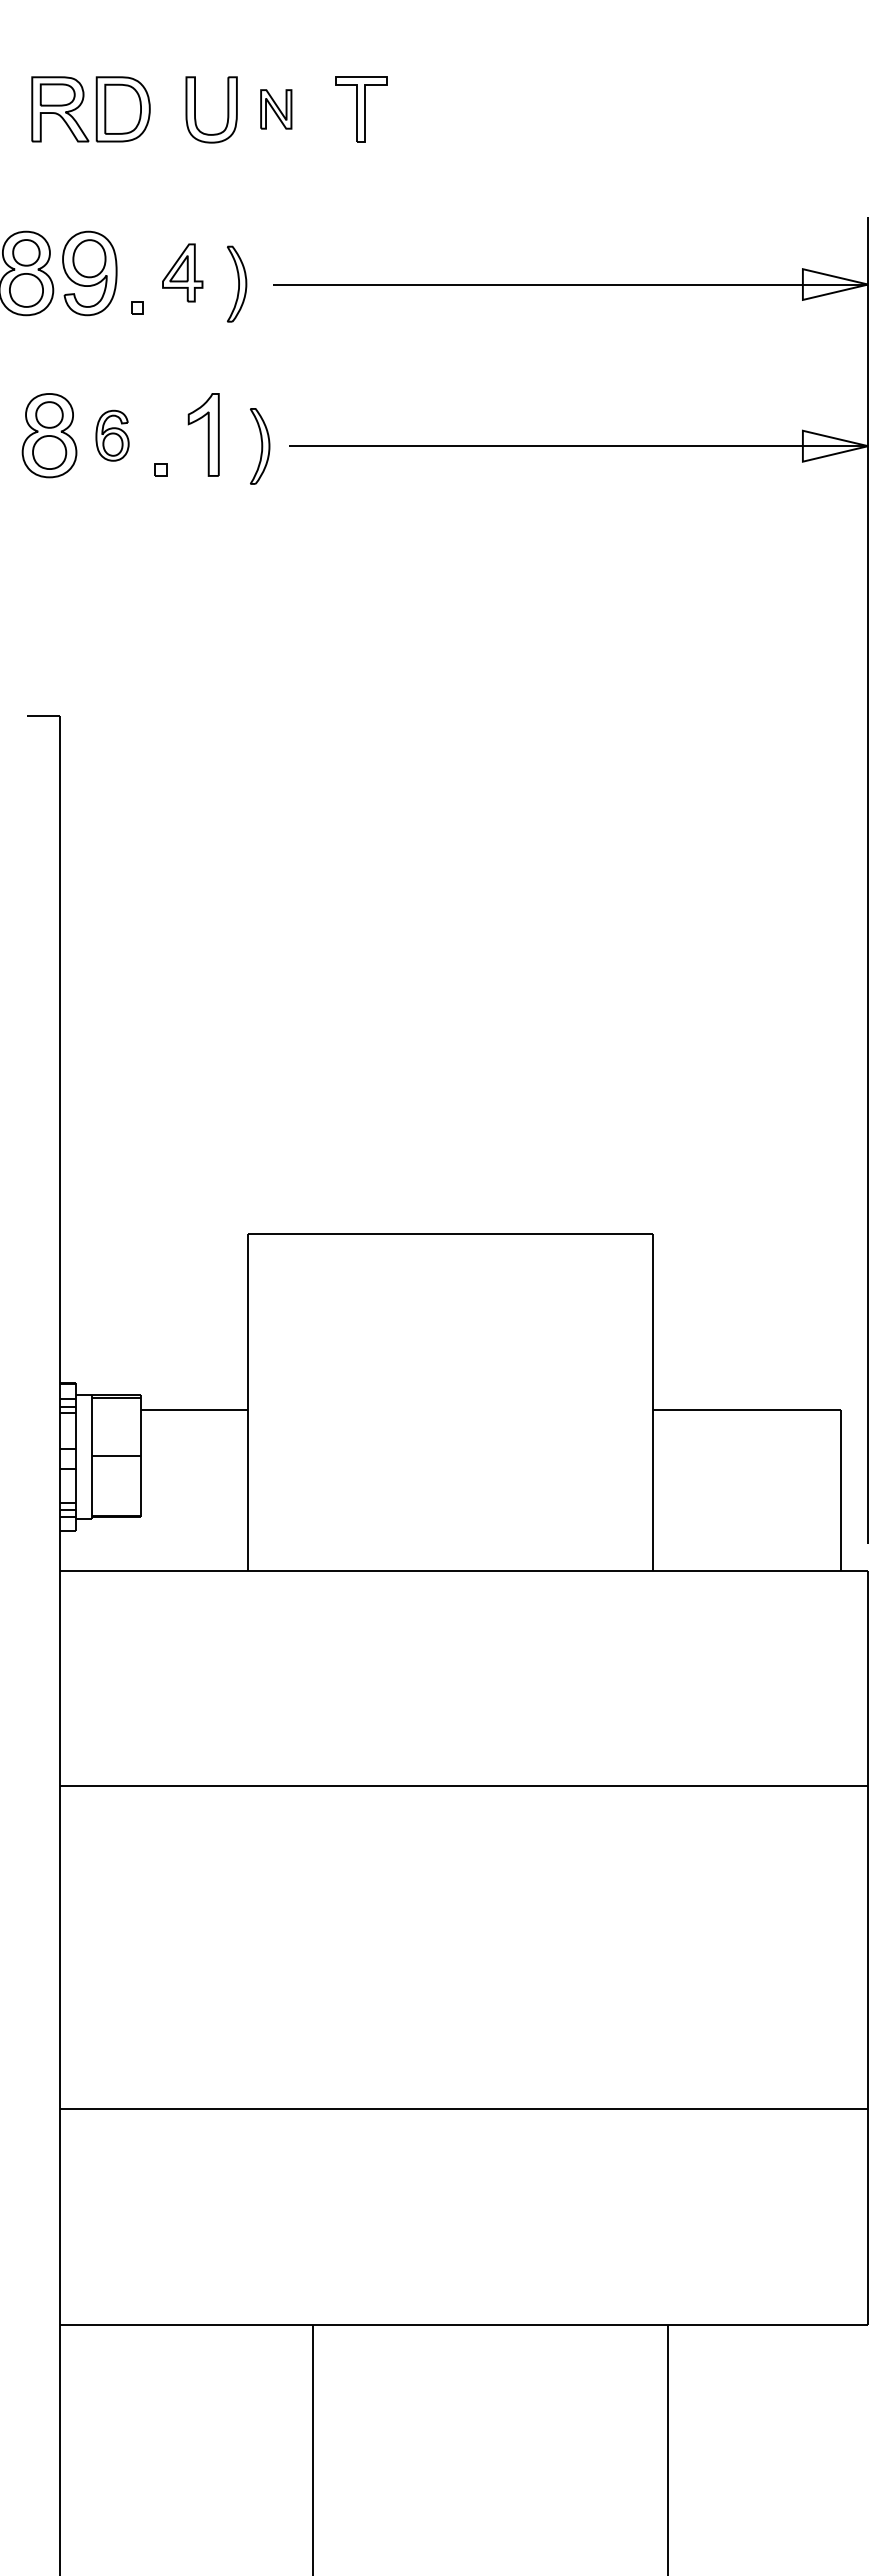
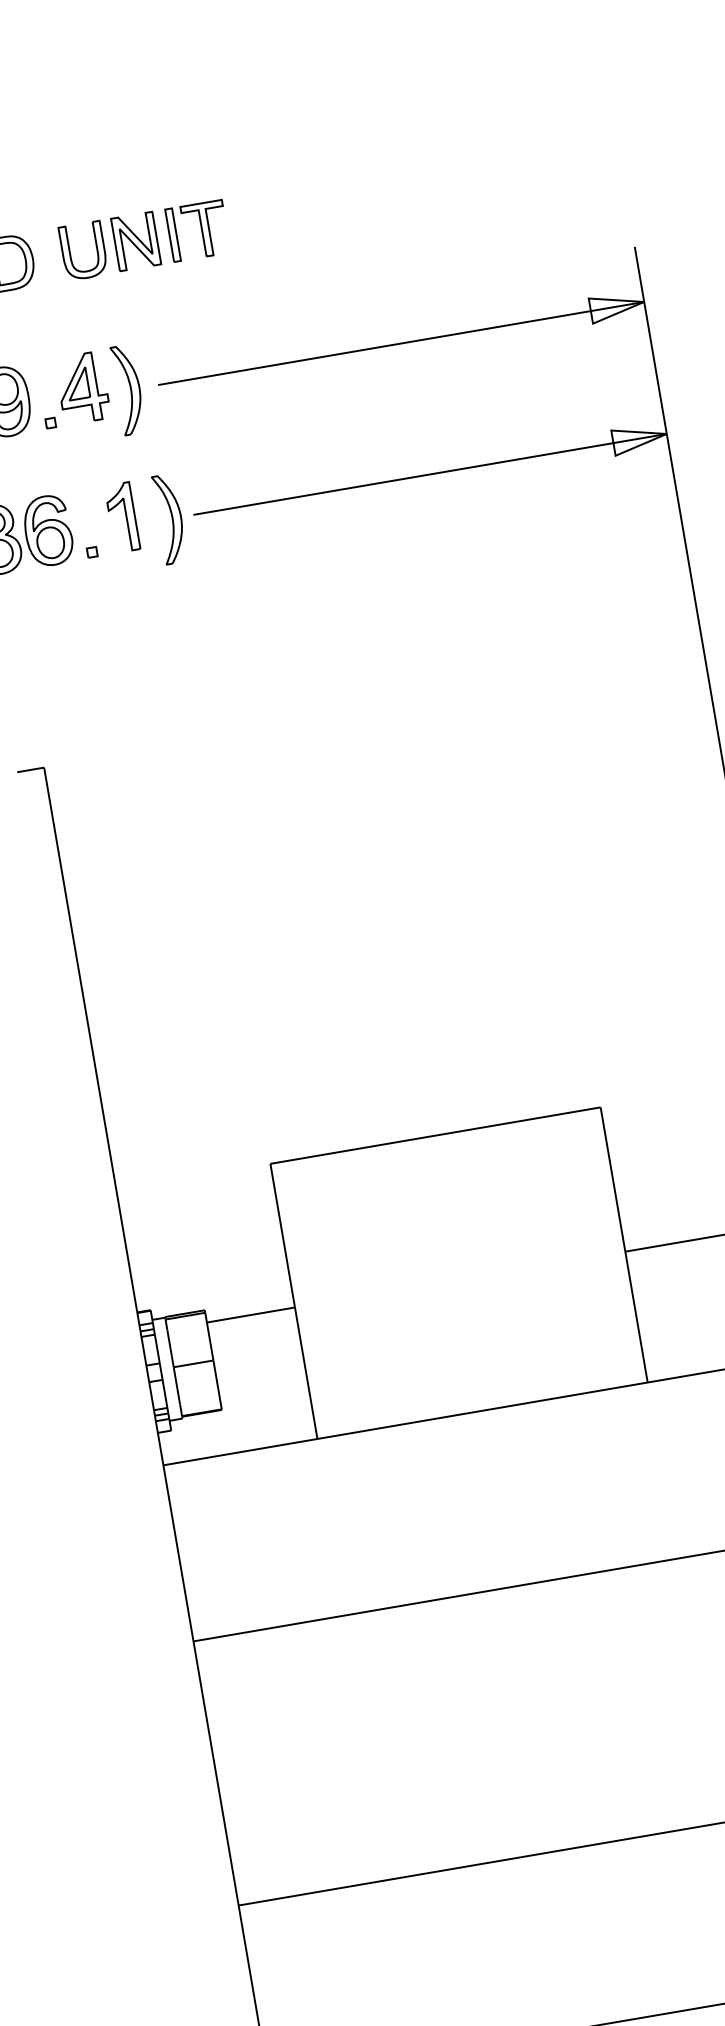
part: (276, 109) -> (136, 241), size x1.67
part: (321, 109) -> (173, 235), added
part: (182, 272) -> (82, 387), size x1.43
part: (236, 283) -> (128, 389), size x1.43
part: (112, 435) -> (48, 530), size x1.67
part: (259, 446) -> (169, 519), size x1.43

